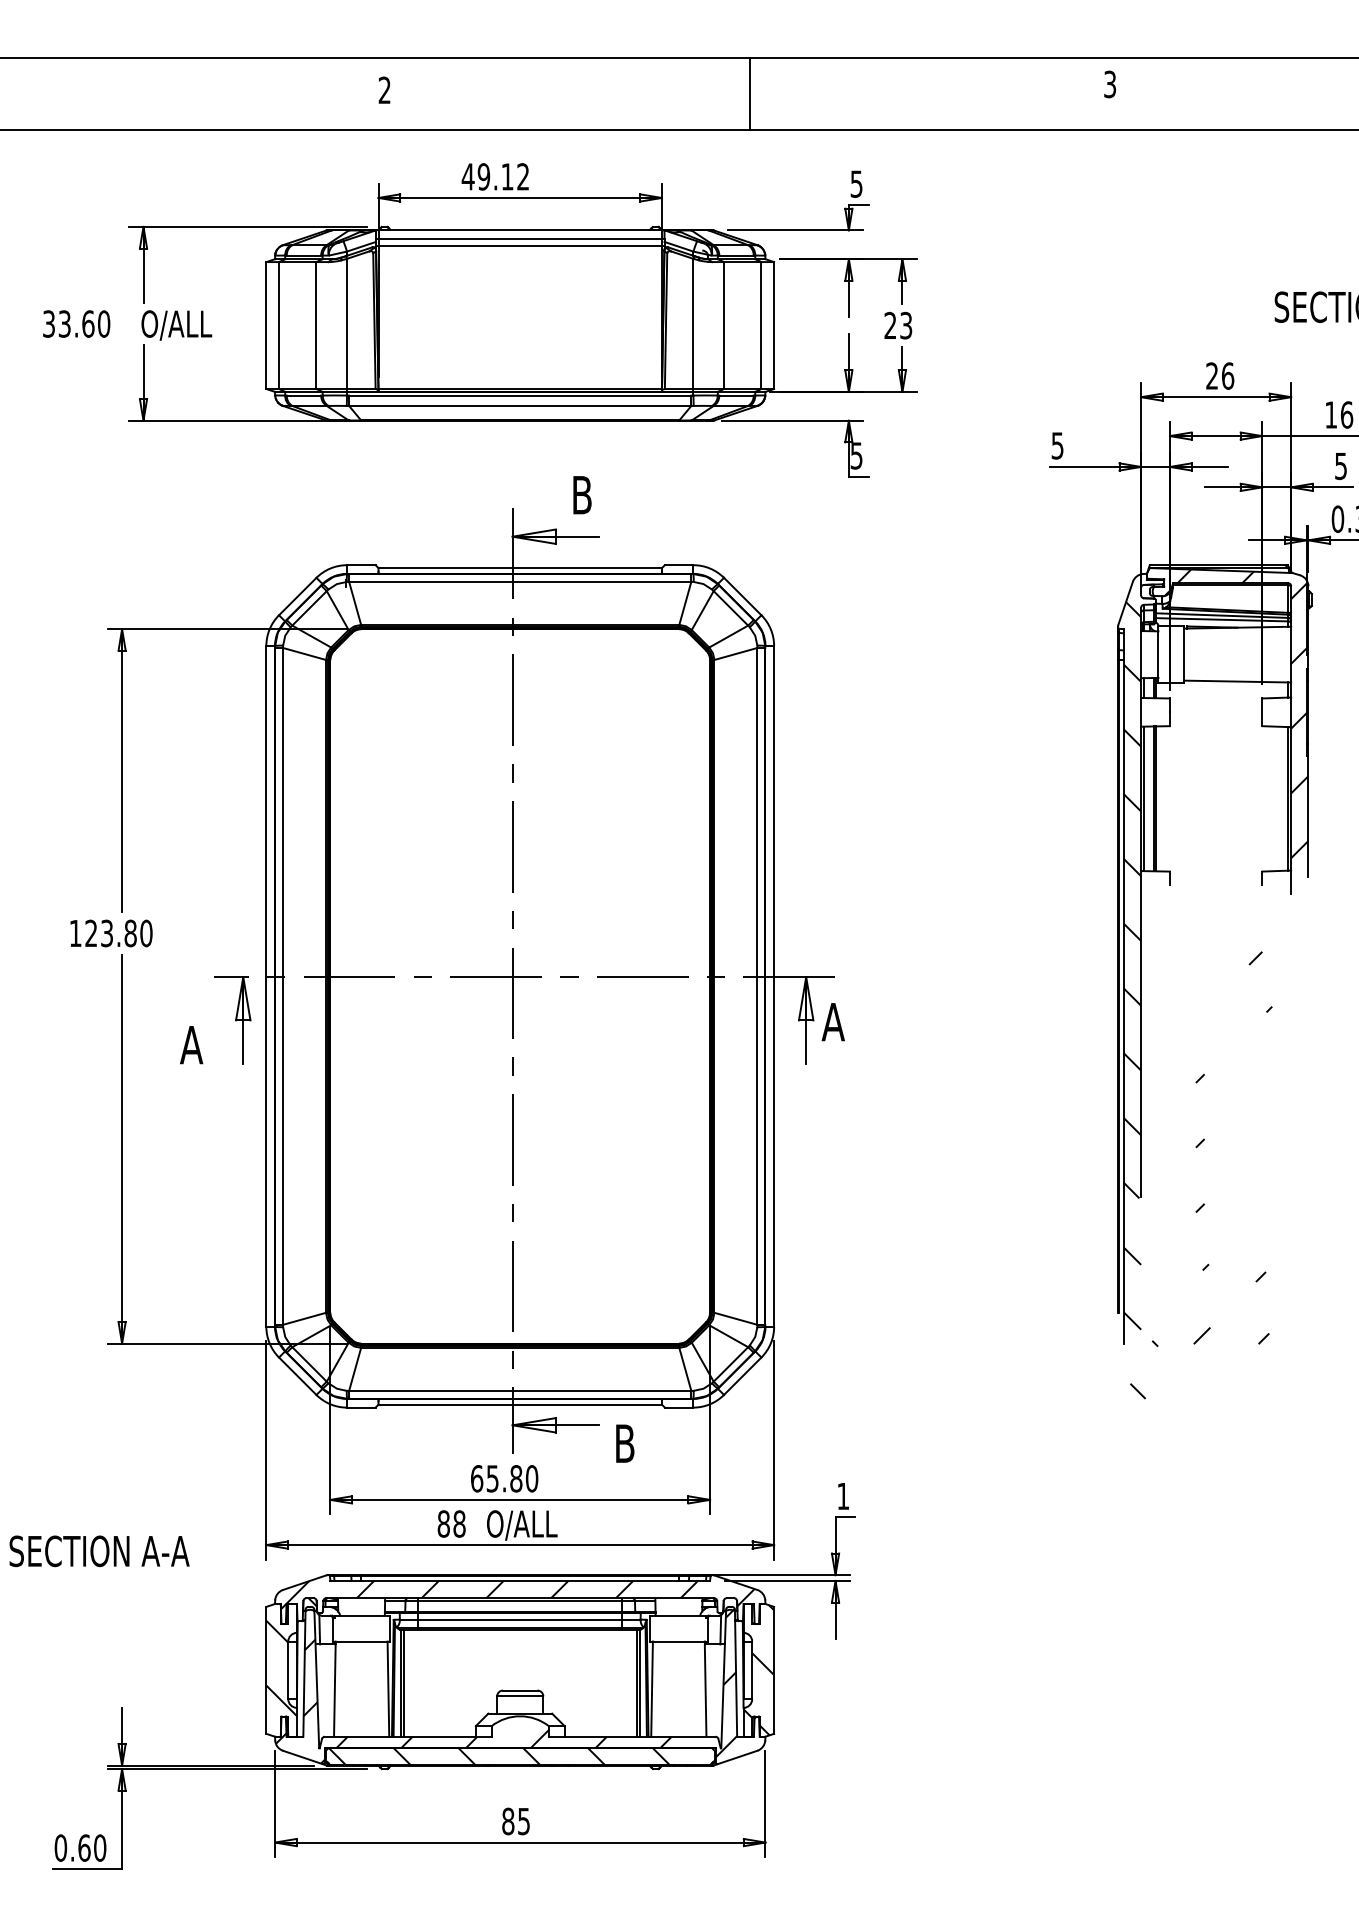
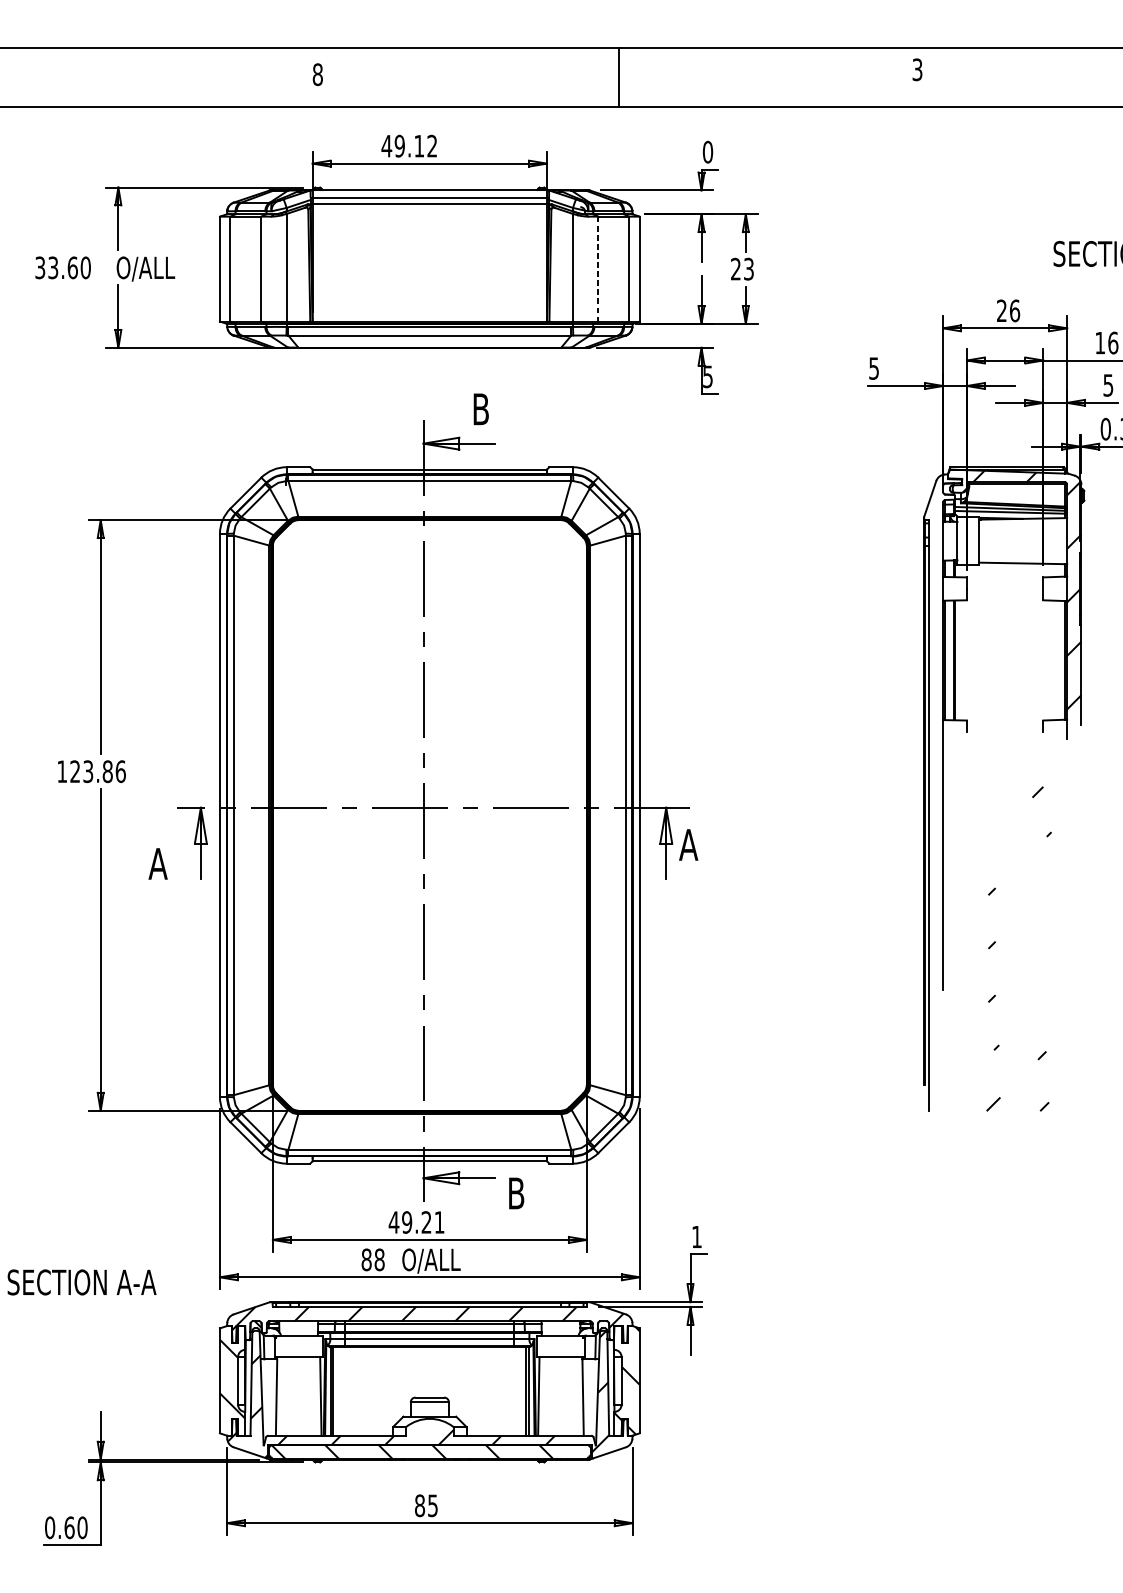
text: (384, 90) -> (317, 74), 2 -> 8
text: (856, 183) -> (707, 151), 5 -> 0
line: (724, 326) -> (598, 269), solid -> dashed
text: (146, 932) -> (120, 770), 123.80 -> 123.86
hatch: (1140, 1000) -> (942, 827), removed
text: (504, 1478) -> (416, 1222), 65.80 -> 49.21

